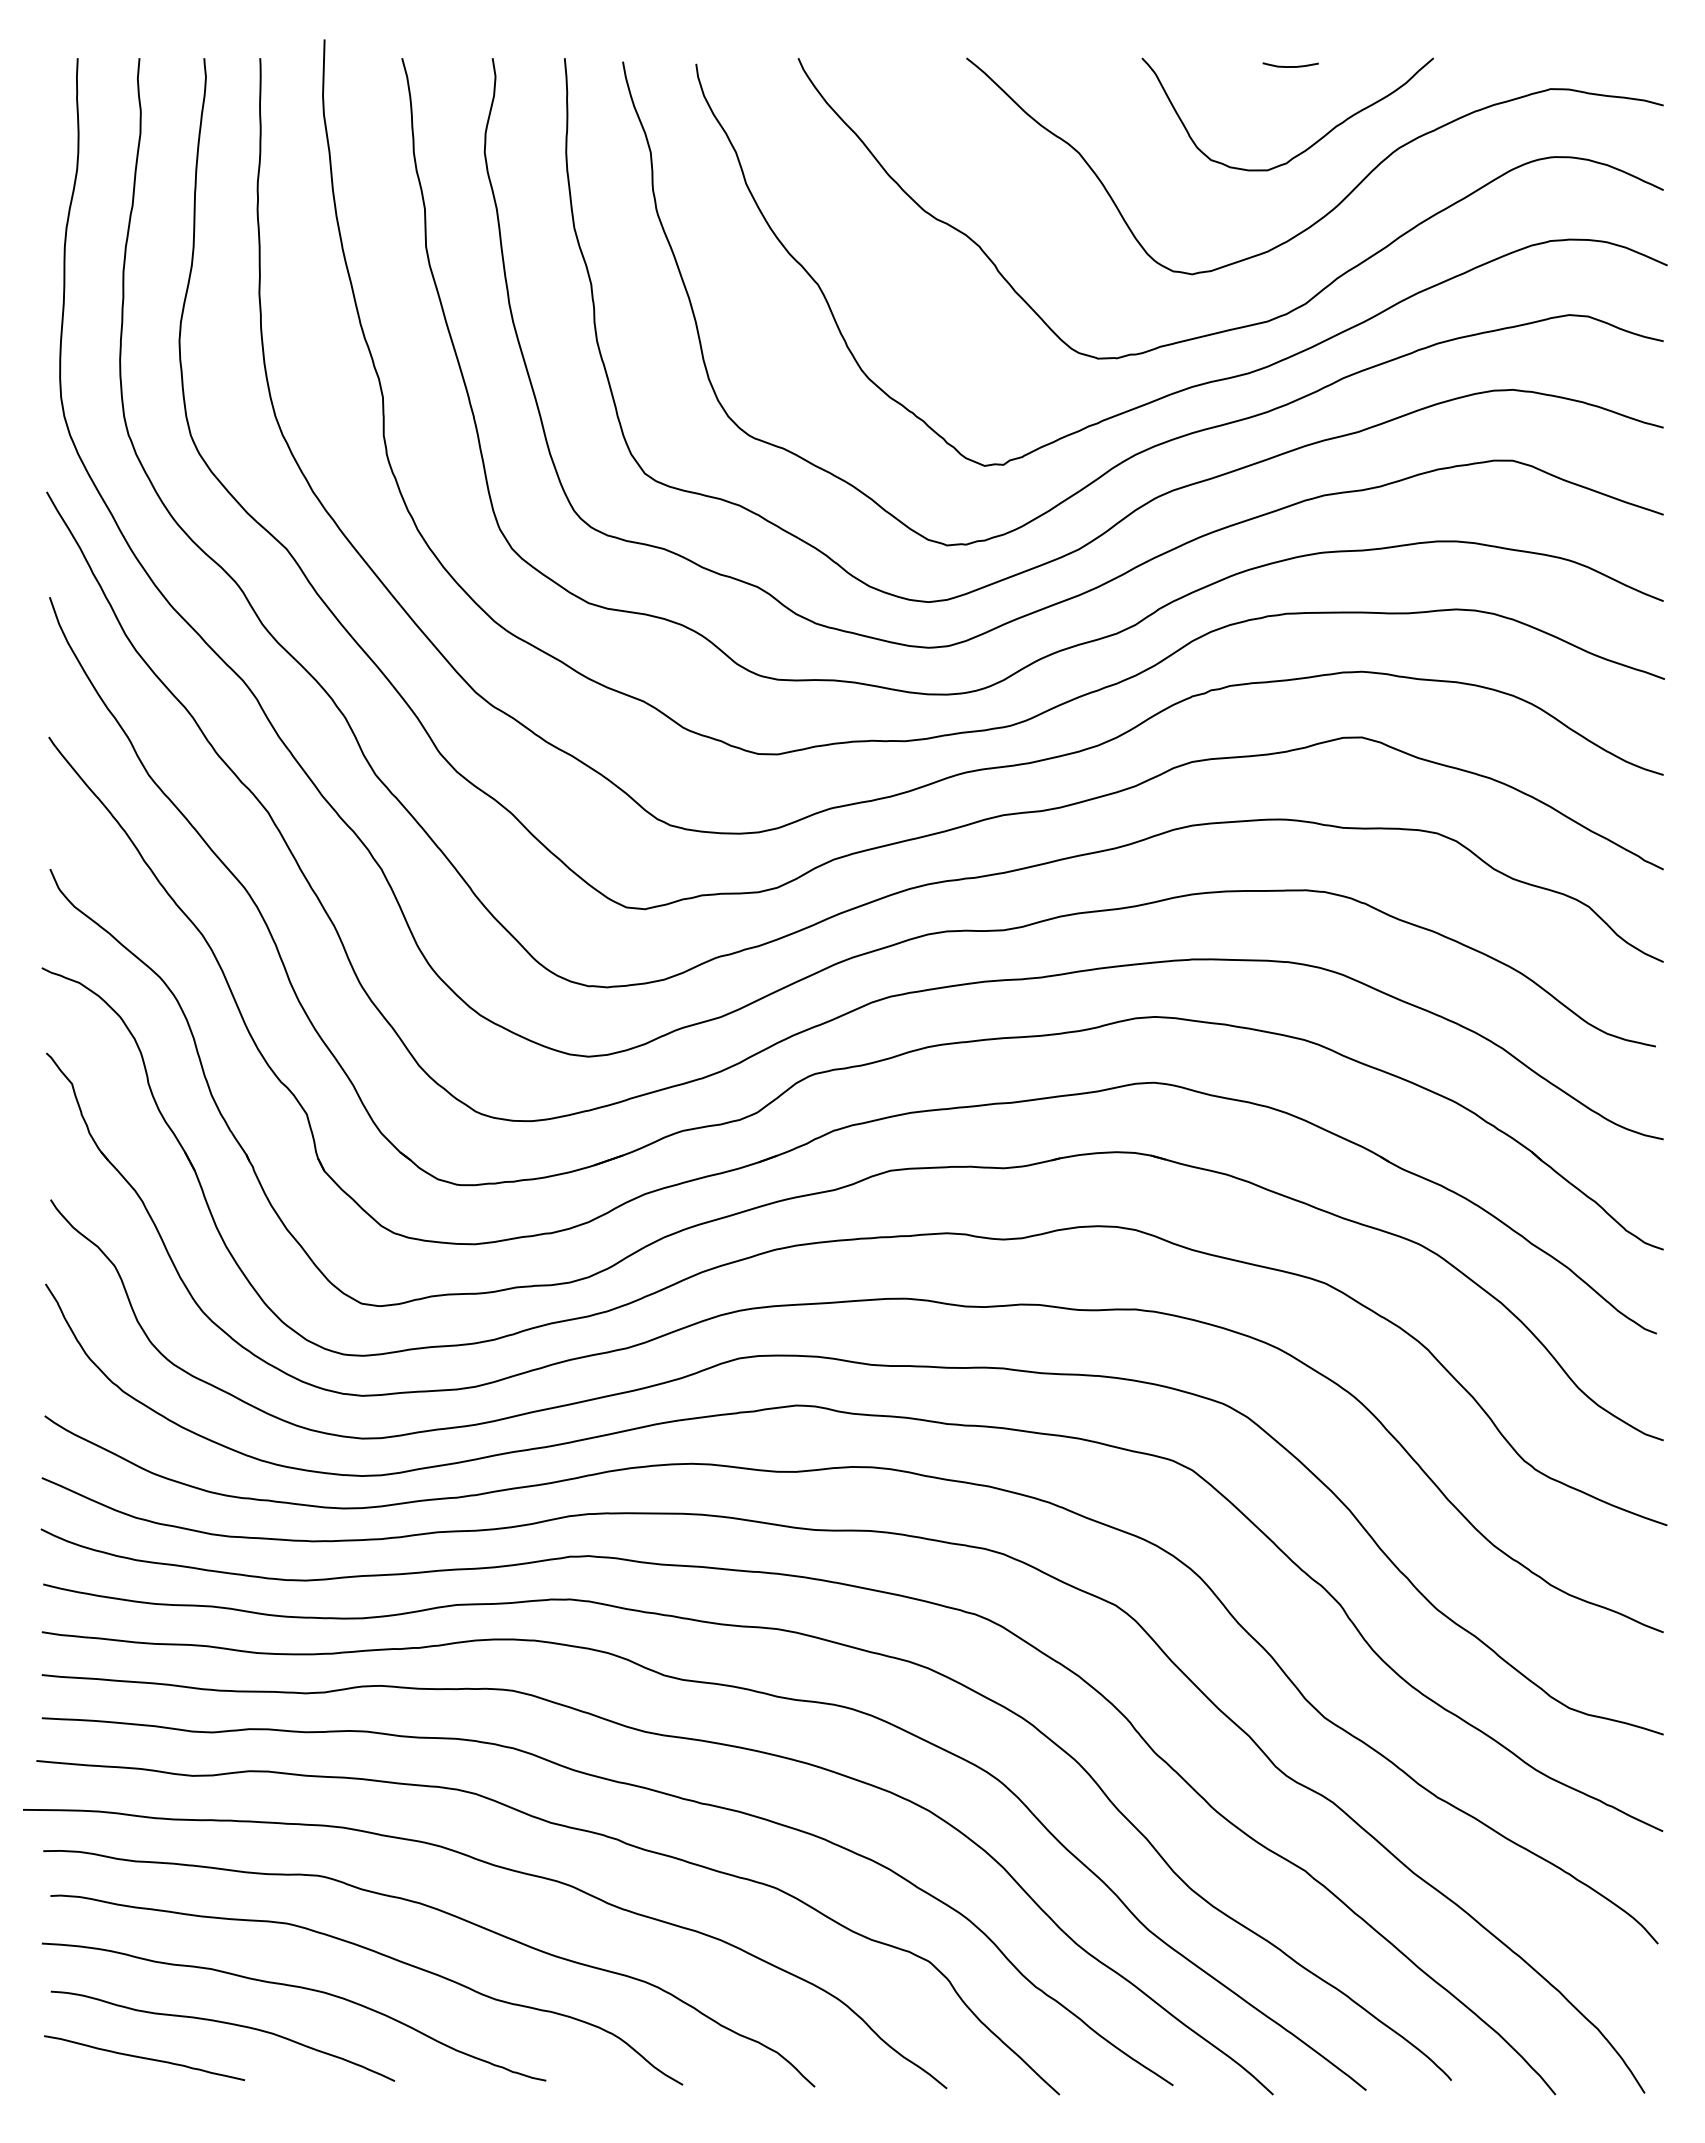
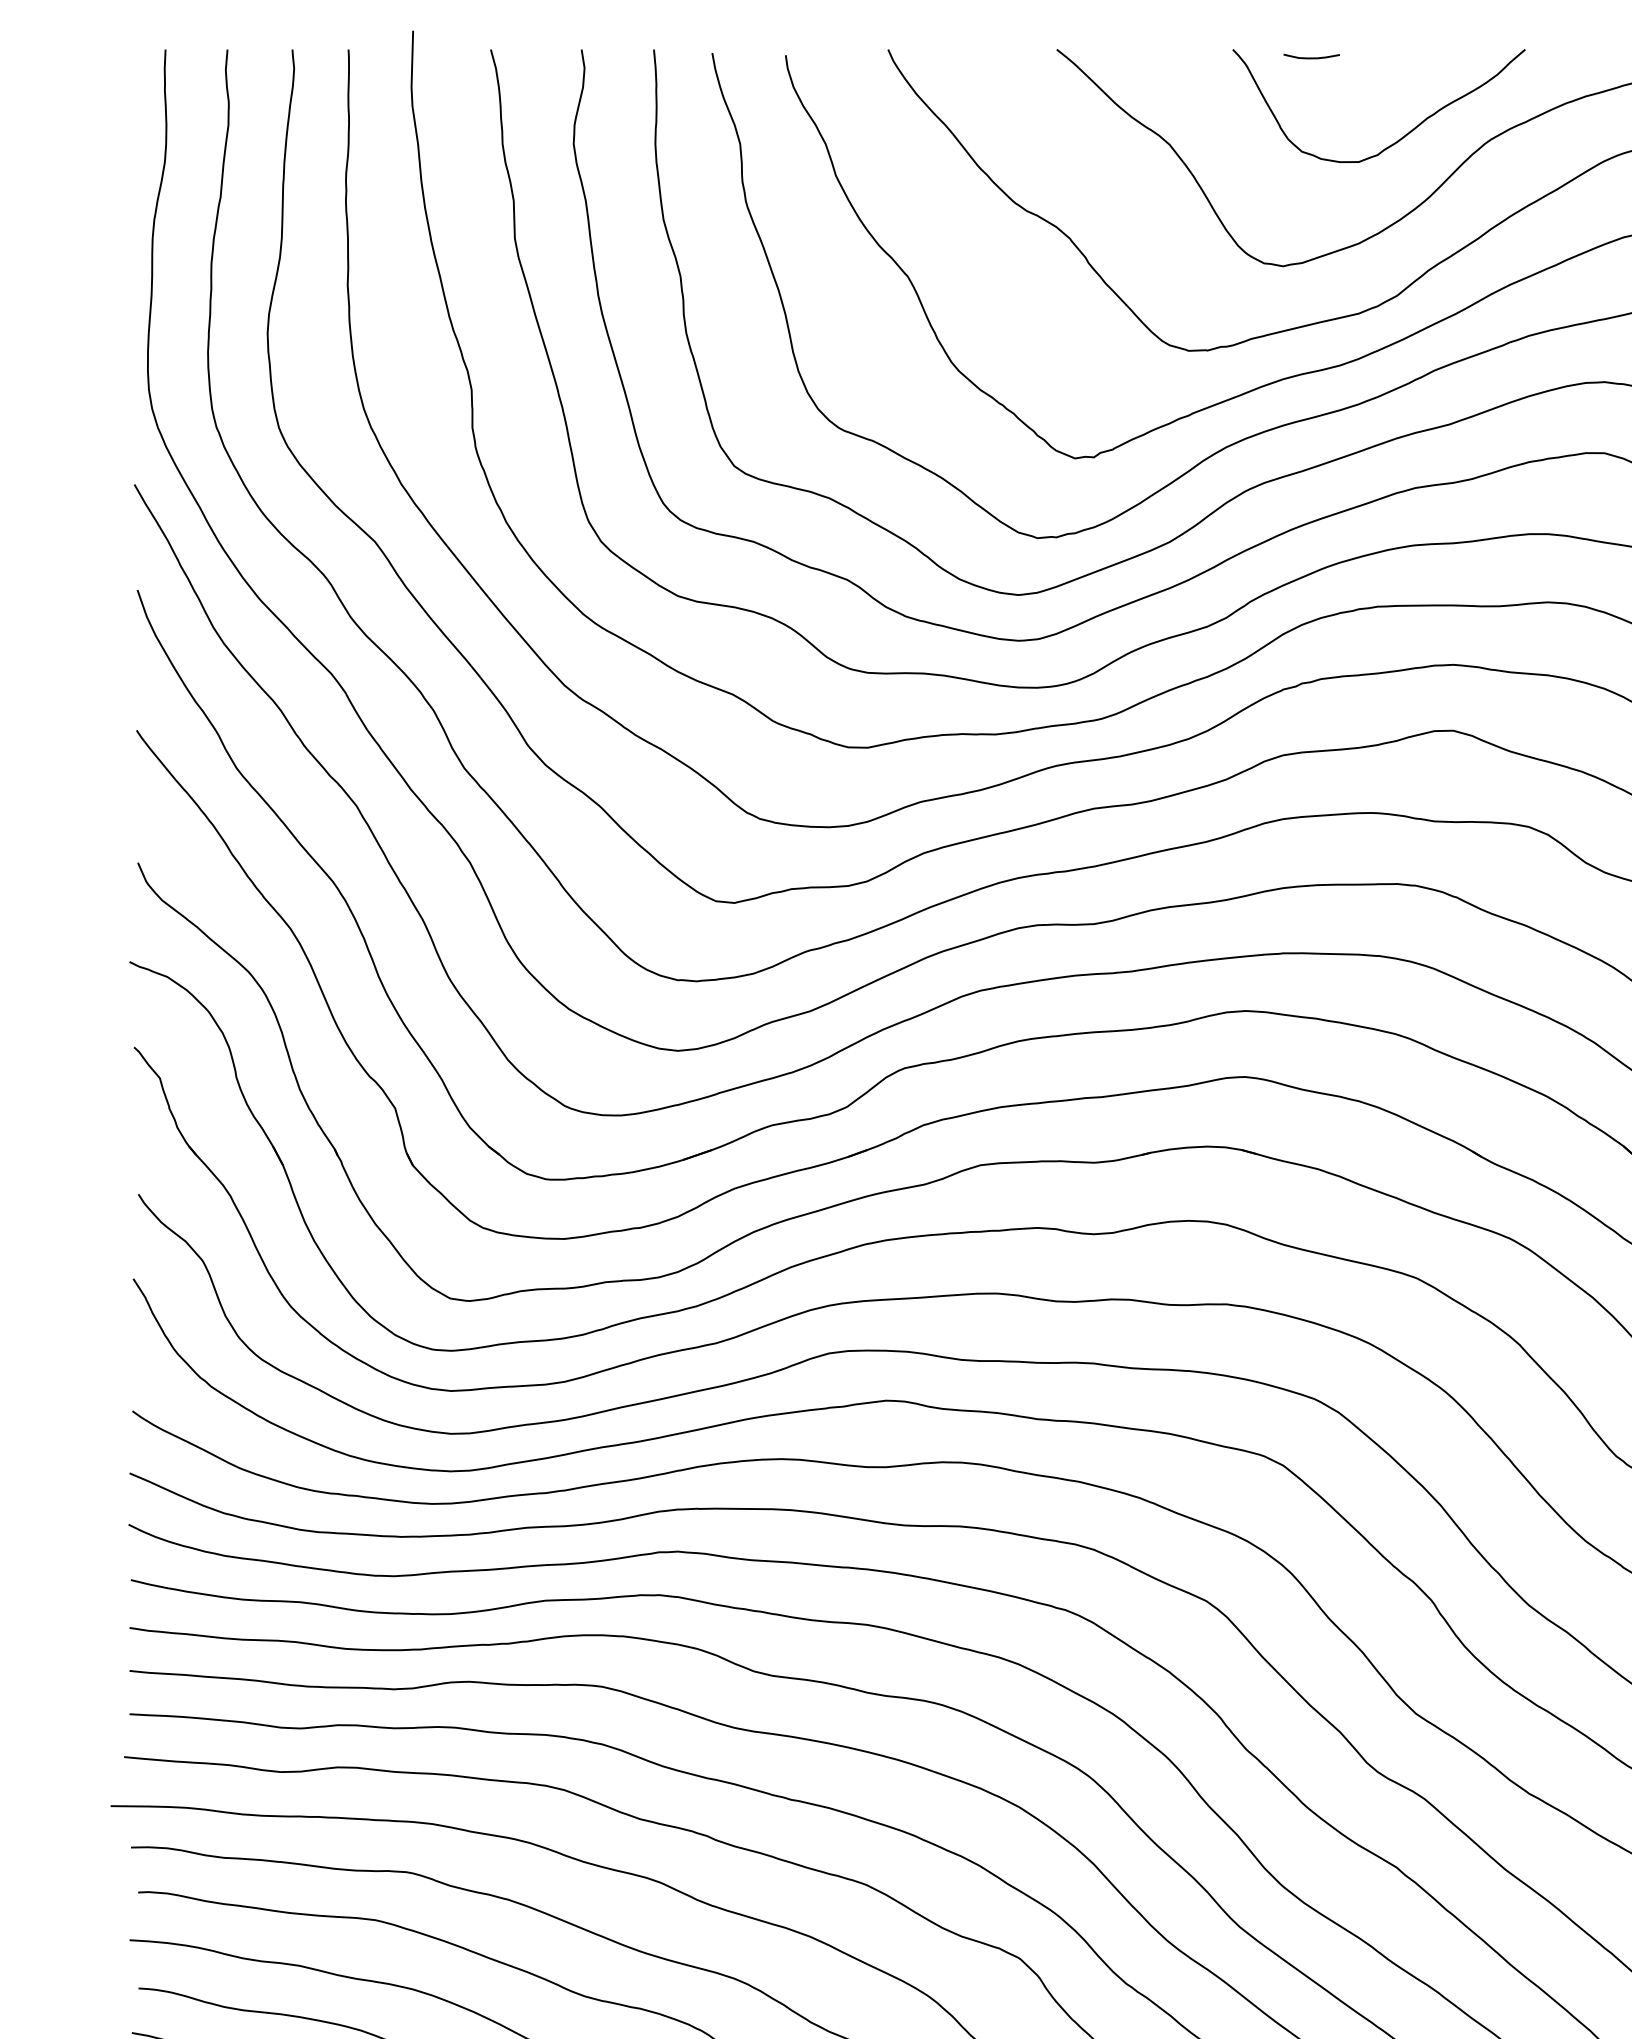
curve: (1290, 66) -> (1311, 57), moved

